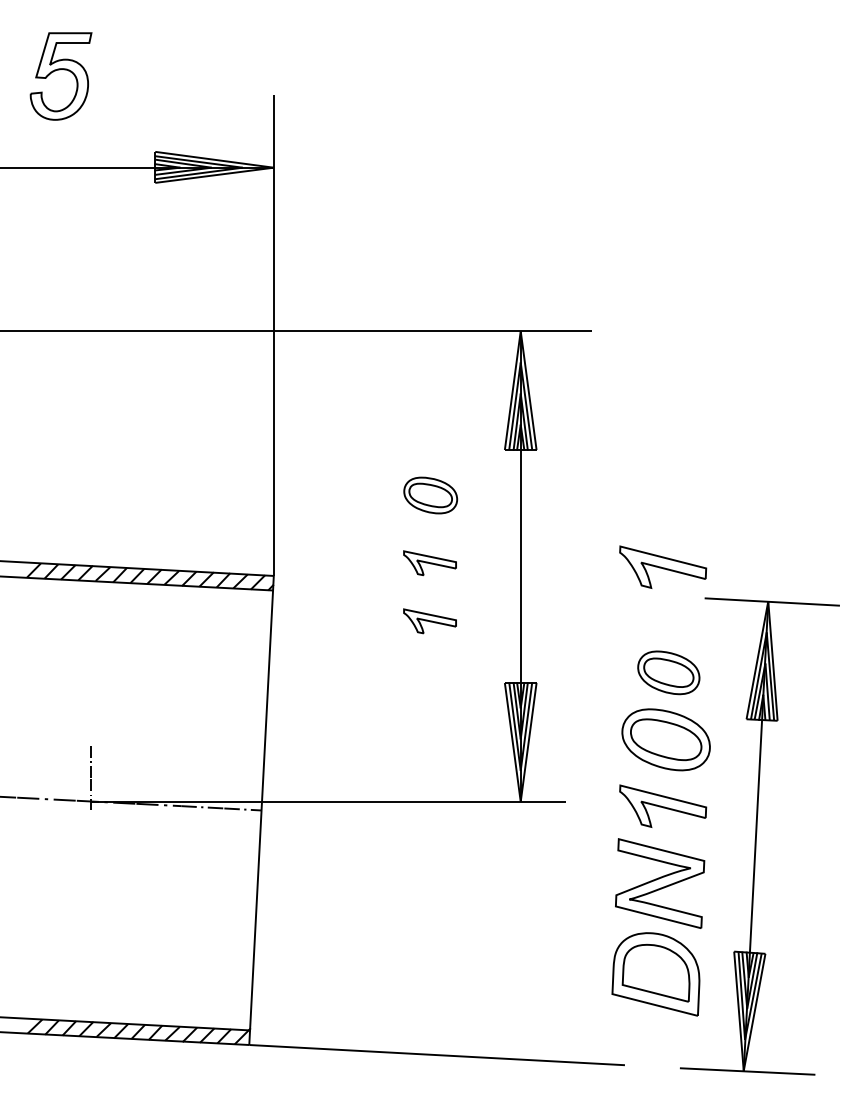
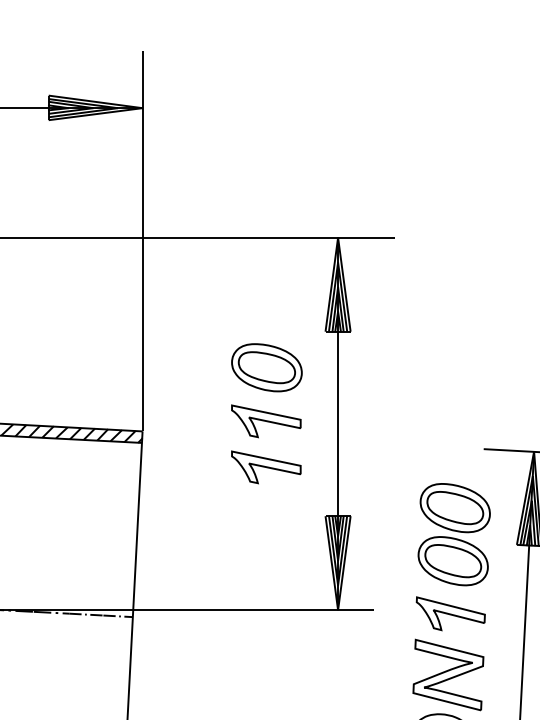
part: (430, 495) -> (266, 367), size x1.67
part: (429, 563) -> (265, 421), size x1.67
part: (663, 566) -> (451, 423), removed
part: (429, 621) -> (265, 467), size x1.67
part: (668, 672) -> (455, 507), size x1.43

